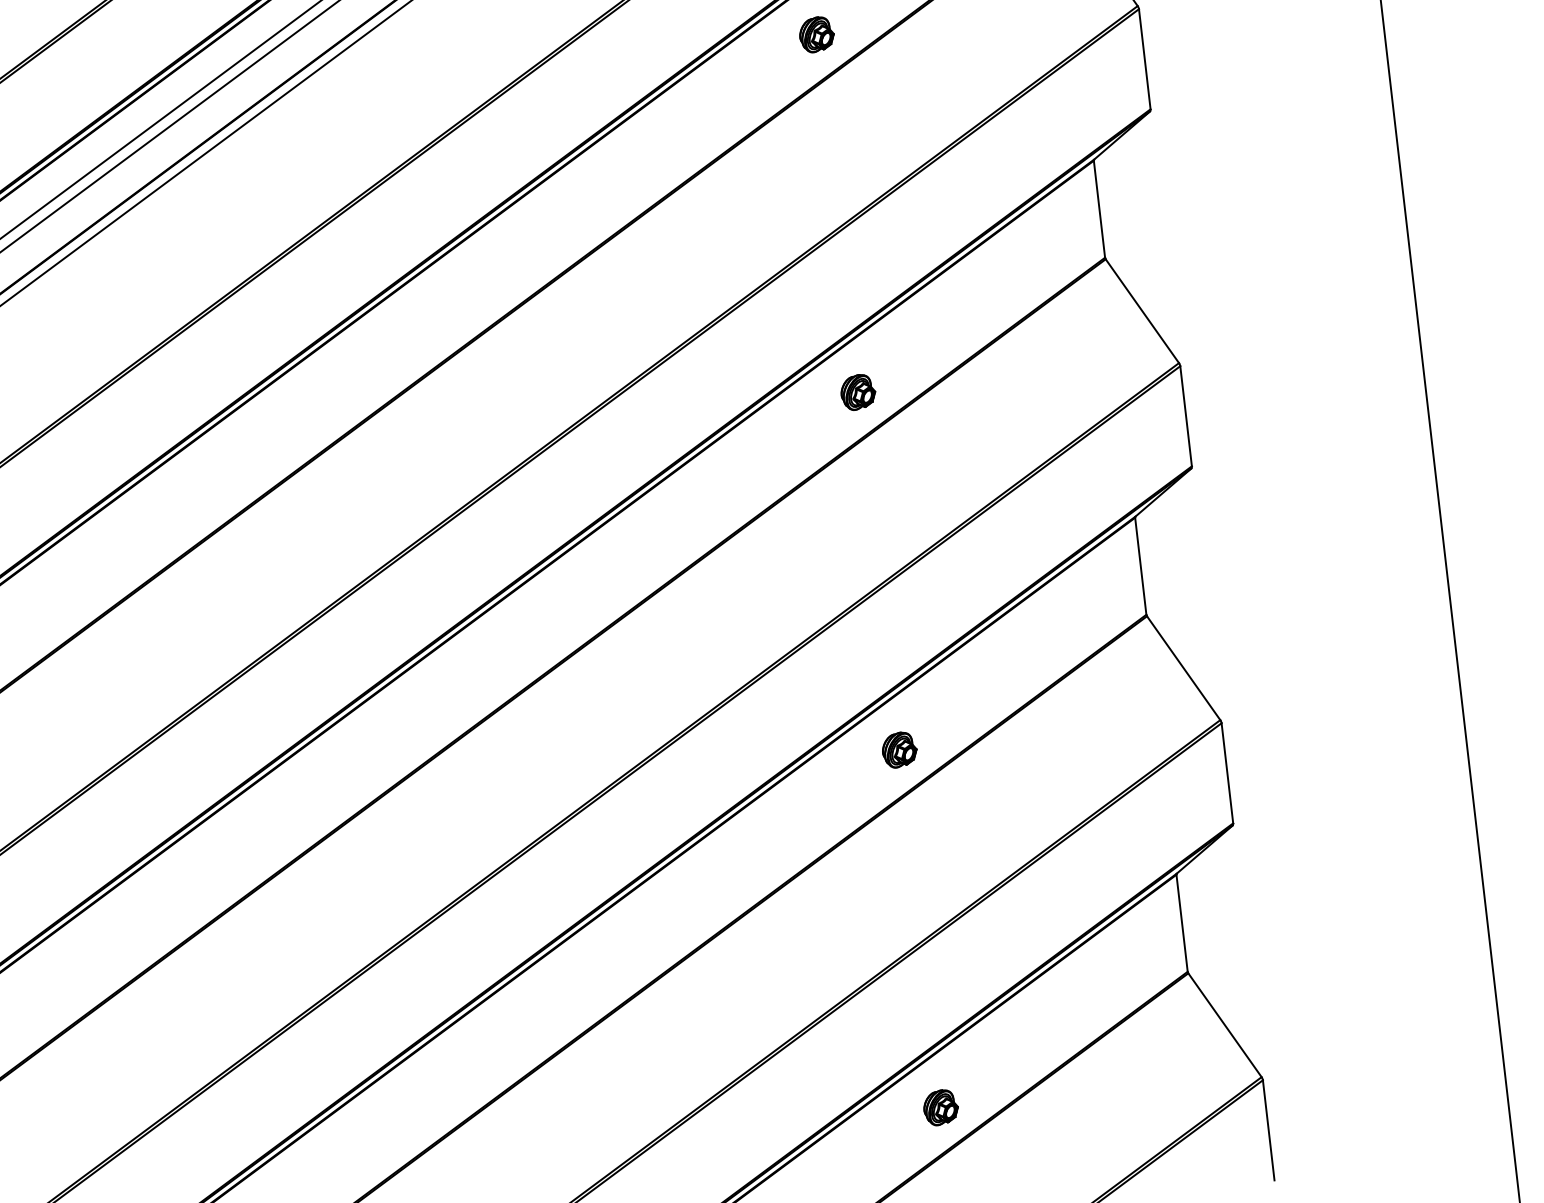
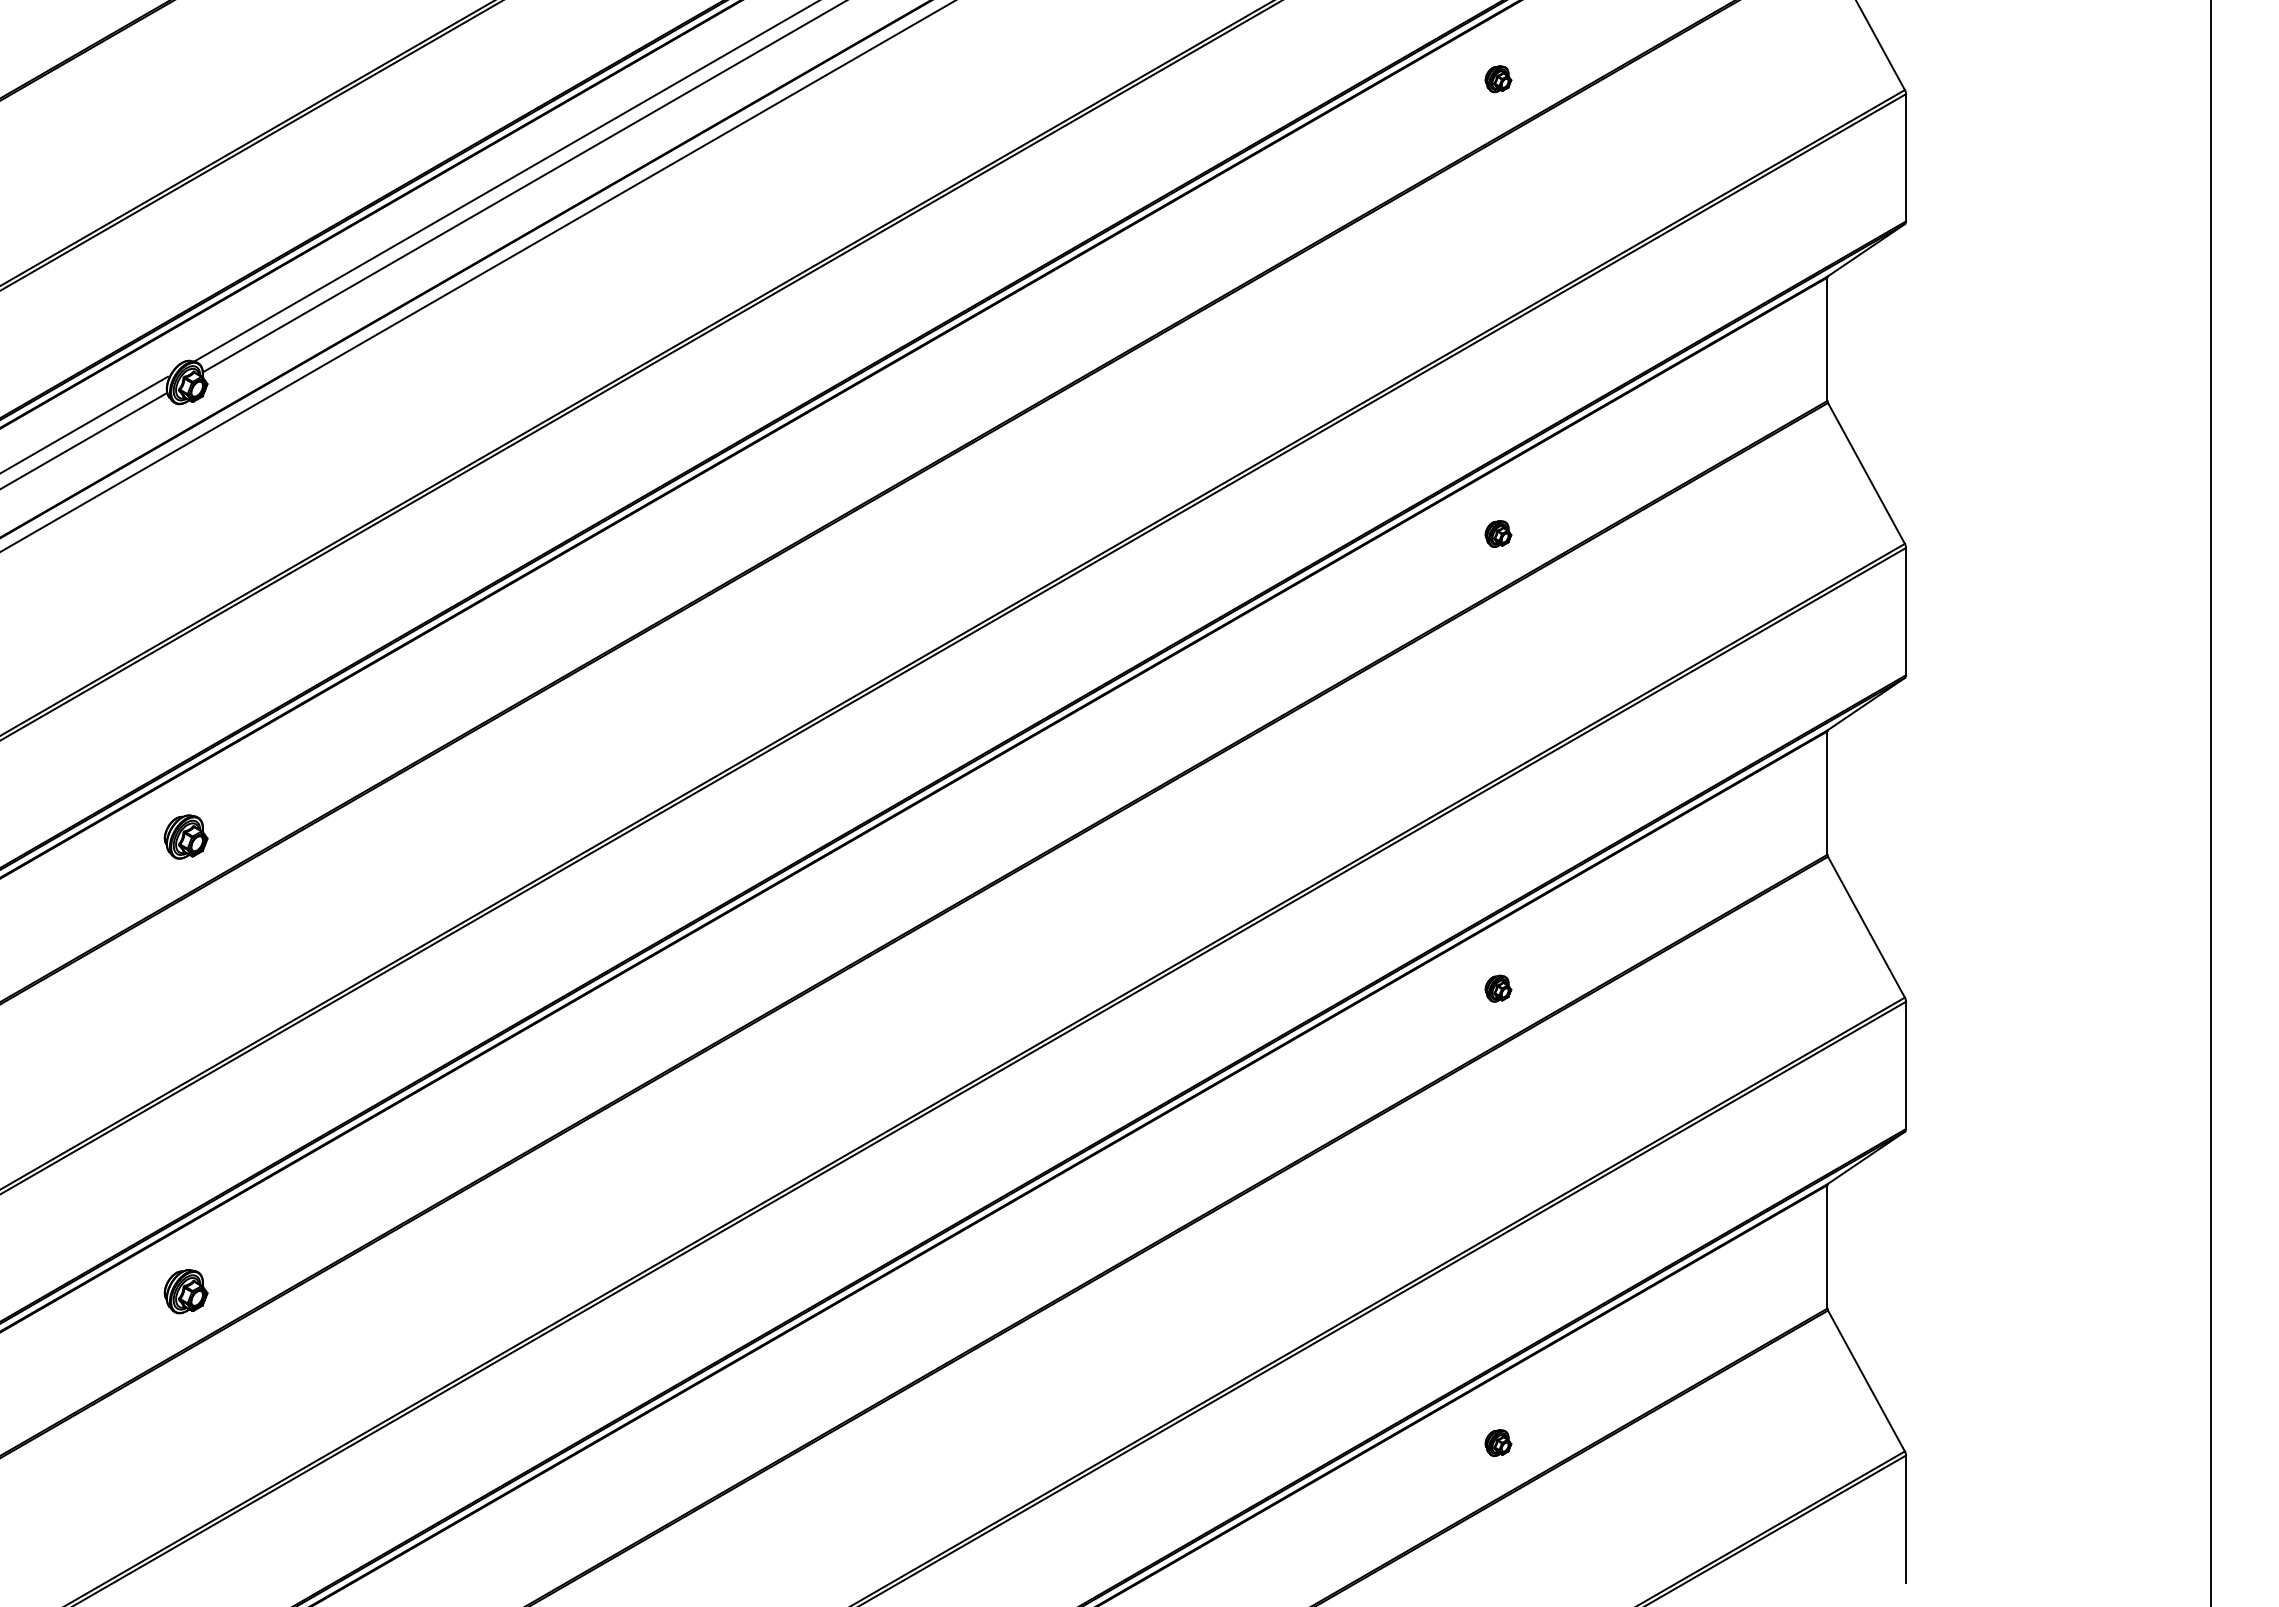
part: (816, 33) -> (1498, 78), size x0.6
part: (858, 391) -> (1498, 533), size x0.6
part: (899, 749) -> (1498, 988), size x0.6
part: (941, 1107) -> (1498, 1442), size x0.6

